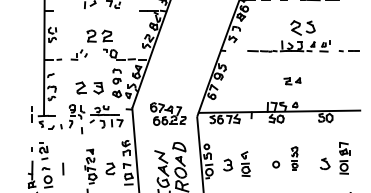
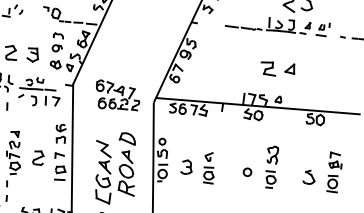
part: (292, 81) -> (277, 69), size x1.67
part: (294, 158) -> (271, 166), size x1.43

